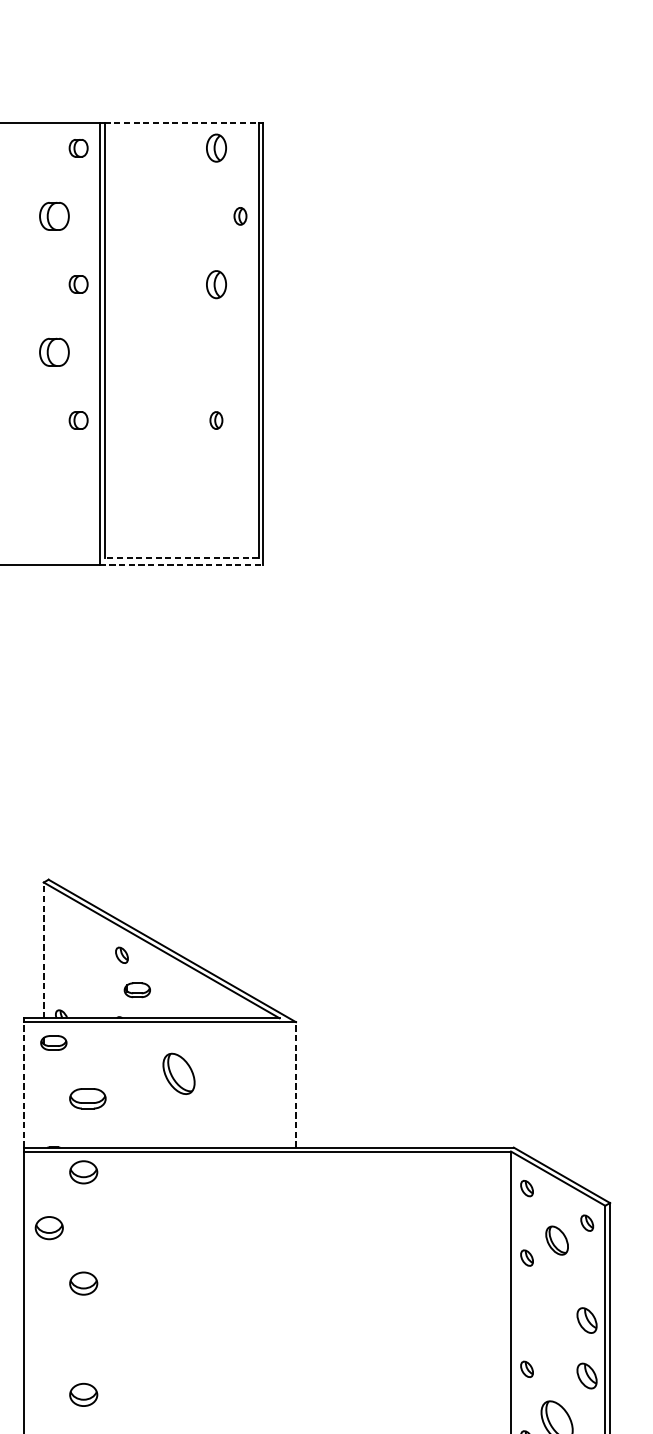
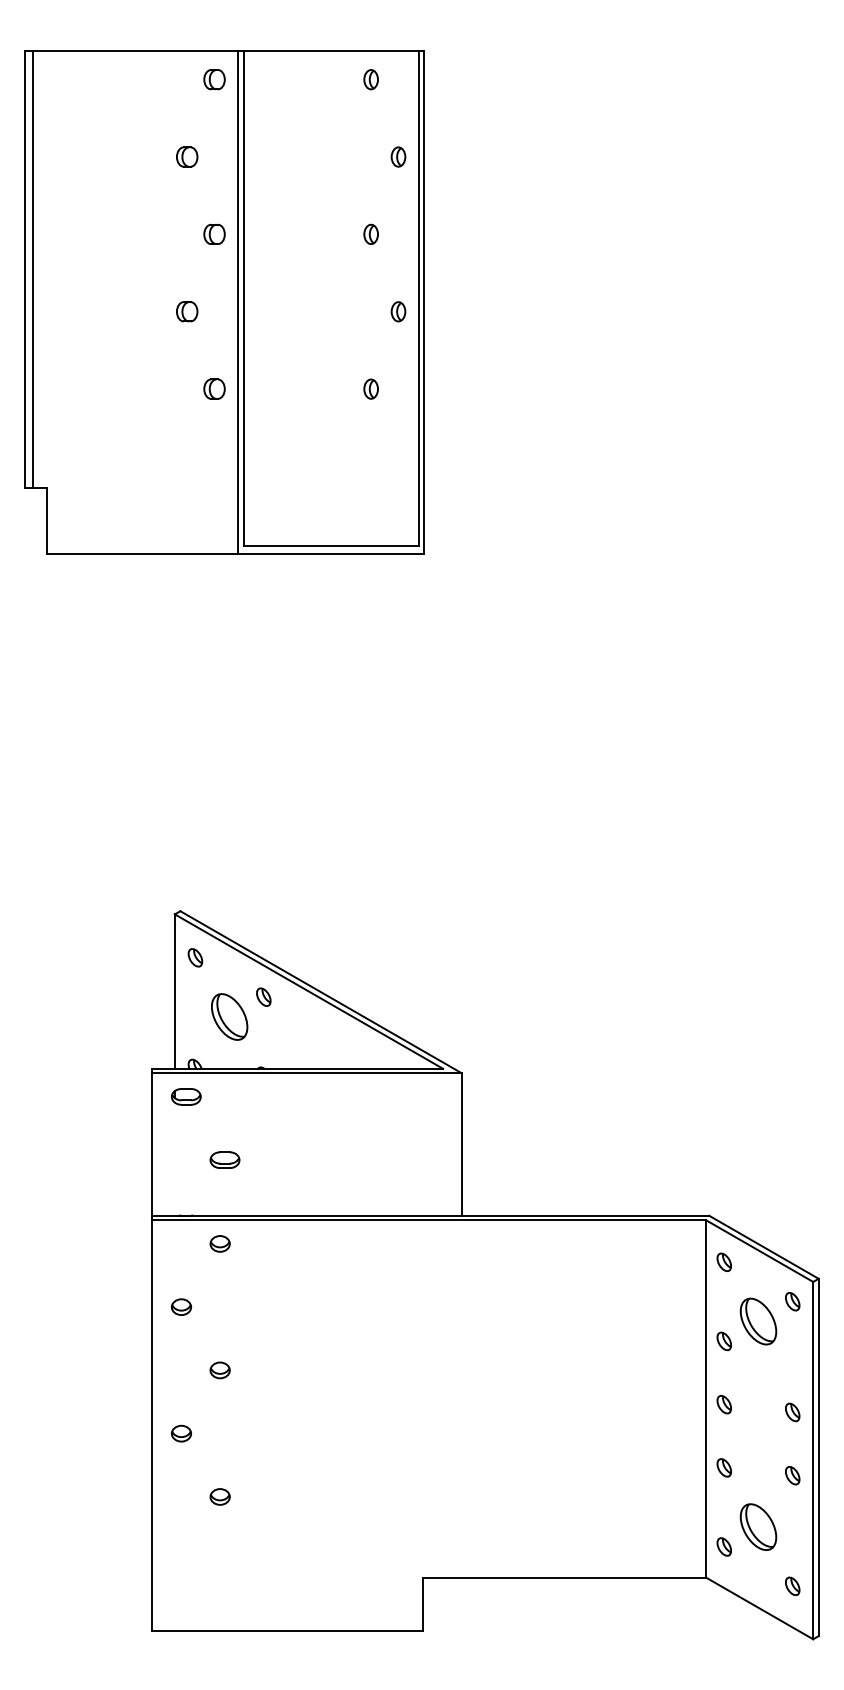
line: (181, 122) -> (331, 50), dashed -> solid
part: (215, 148) -> (370, 79), size x0.62
part: (54, 215) -> (187, 156), size x0.62
part: (215, 283) -> (370, 233), size x0.62
part: (54, 352) -> (187, 311), size x0.62
part: (240, 352) -> (398, 311), added
line: (181, 558) -> (331, 545), dashed -> solid
line: (181, 565) -> (331, 553), dashed -> solid
part: (61, 920) -> (195, 957), added
line: (43, 950) -> (174, 991), dashed -> solid
part: (137, 989) -> (281, 1036), removed
part: (178, 1073) -> (229, 1016), moved
line: (24, 1084) -> (152, 1143), dashed -> solid
line: (295, 1084) -> (461, 1143), dashed -> solid
part: (87, 1098) -> (224, 1159), size x0.71
part: (83, 1171) -> (219, 1243), size x0.62
part: (49, 1227) -> (181, 1306), size x0.62
part: (557, 1240) -> (758, 1321), size x1.43
part: (83, 1283) -> (219, 1370), size x0.62
part: (526, 1313) -> (723, 1404), added
part: (587, 1320) -> (792, 1412), size x0.62
part: (49, 1339) -> (181, 1433), added
part: (587, 1376) -> (792, 1475), size x0.62
part: (83, 1394) -> (219, 1496), size x0.62

